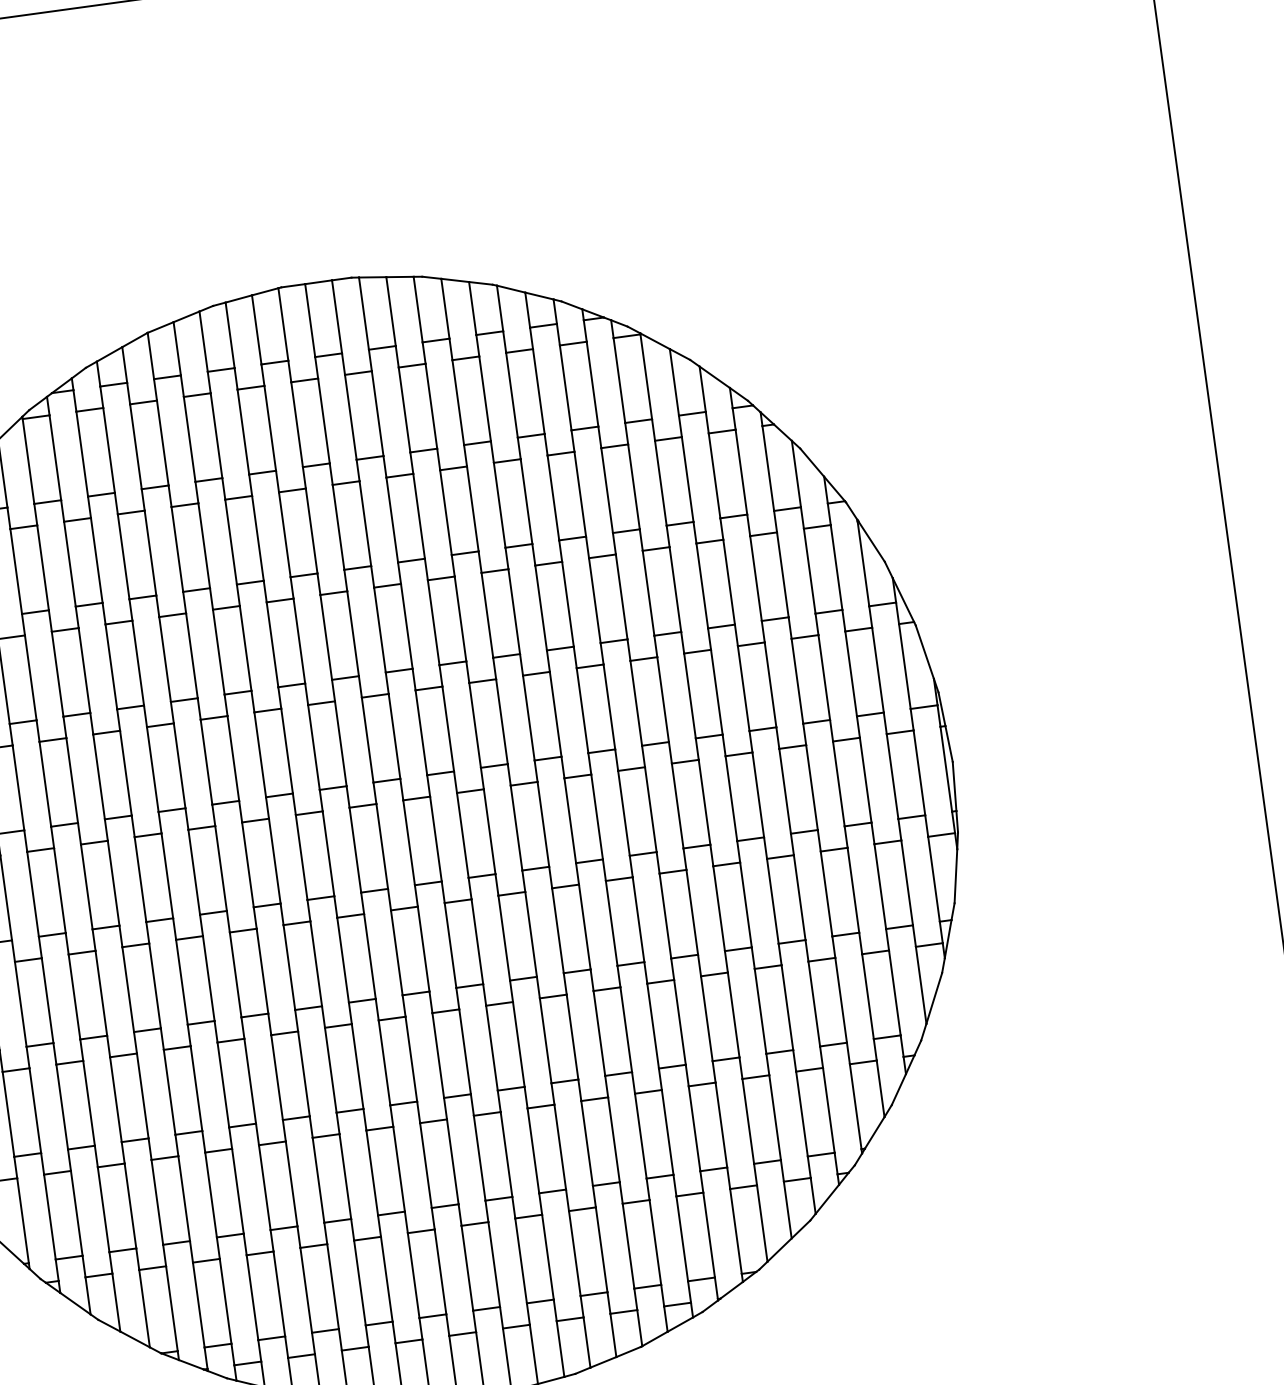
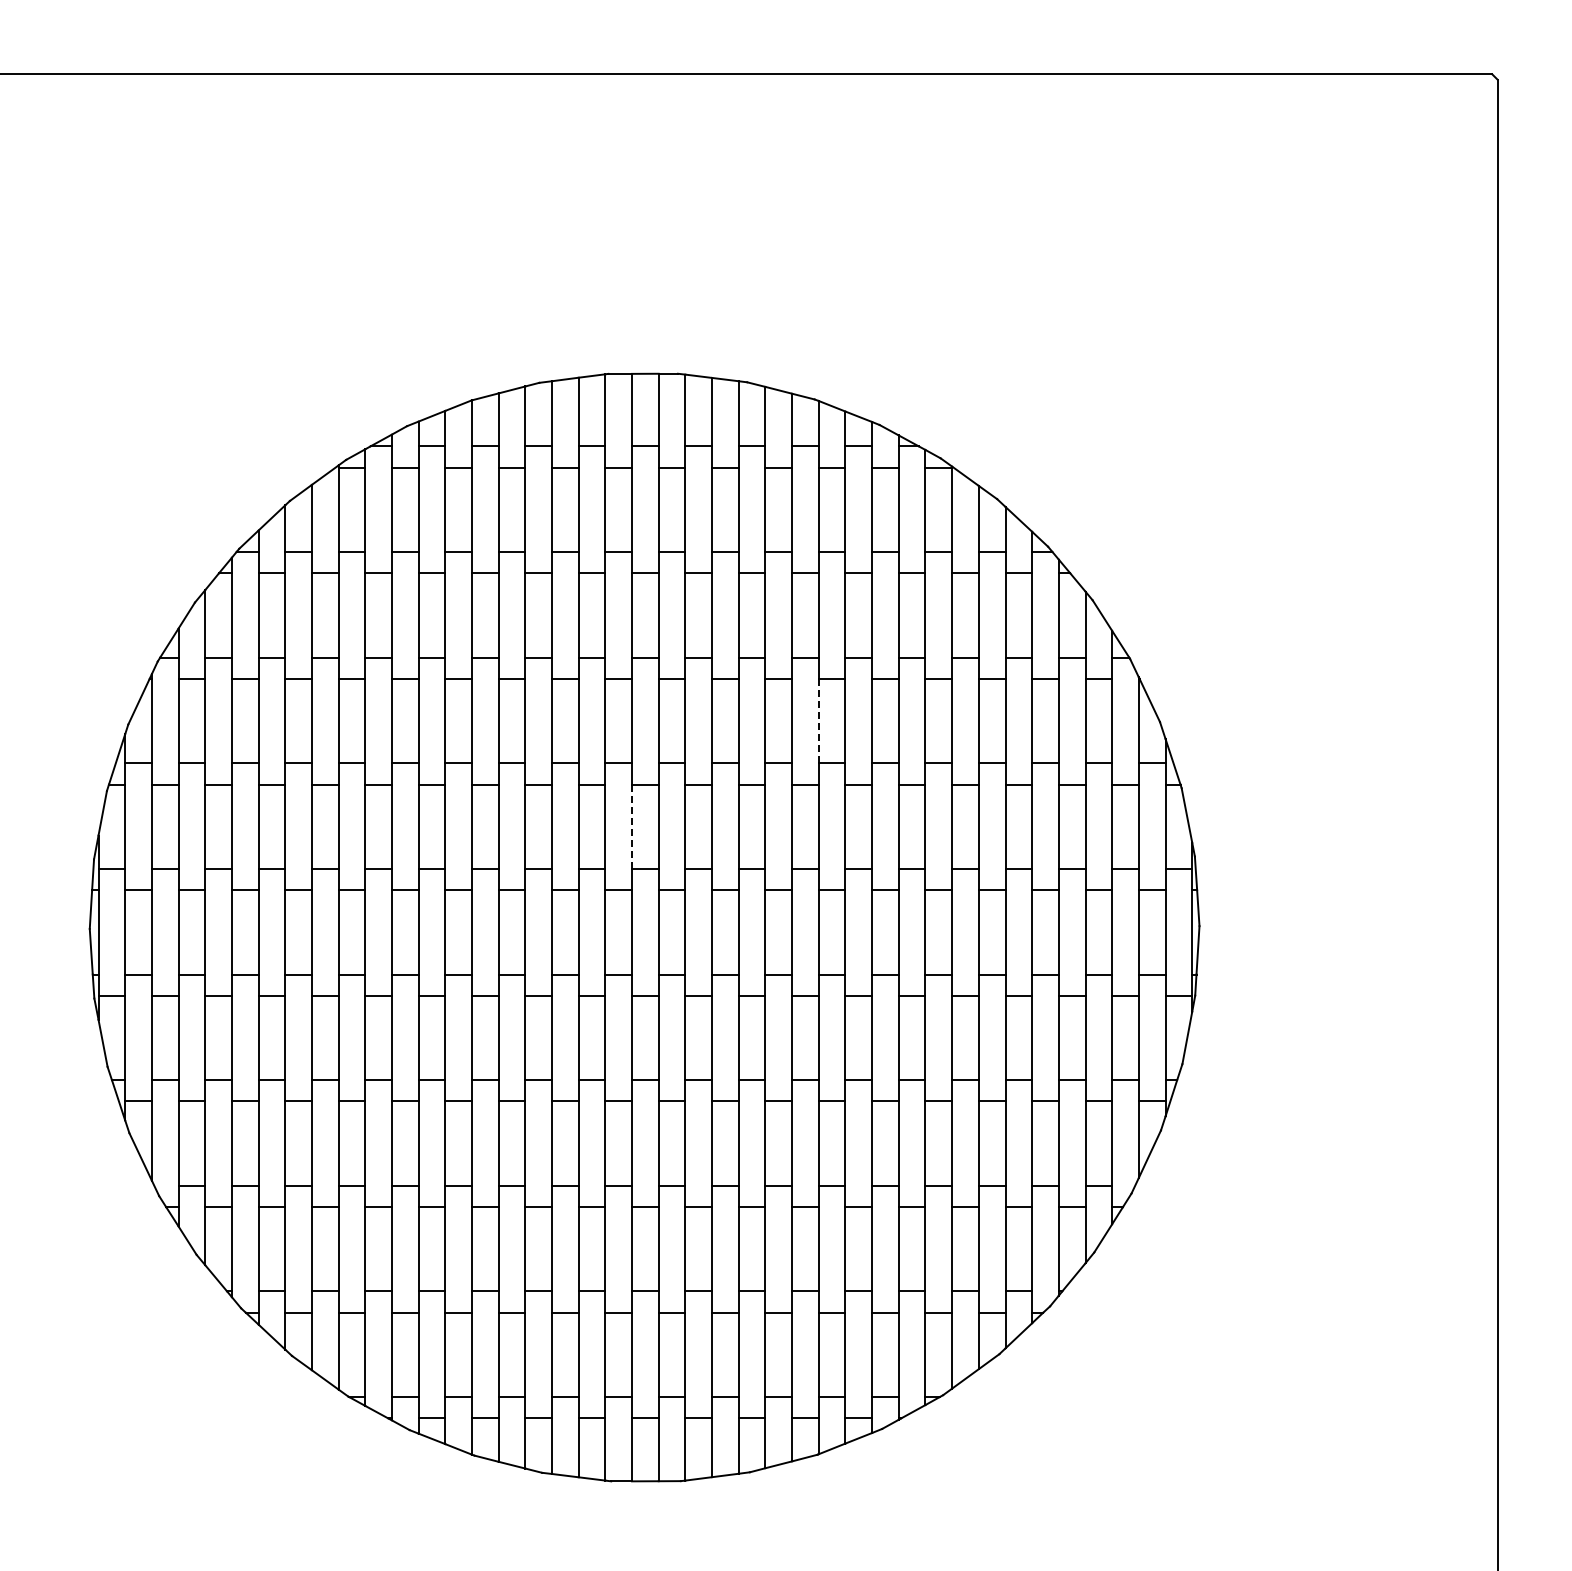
line: (540, 607) -> (818, 720), solid -> dashed
line: (368, 739) -> (632, 826), solid -> dashed

